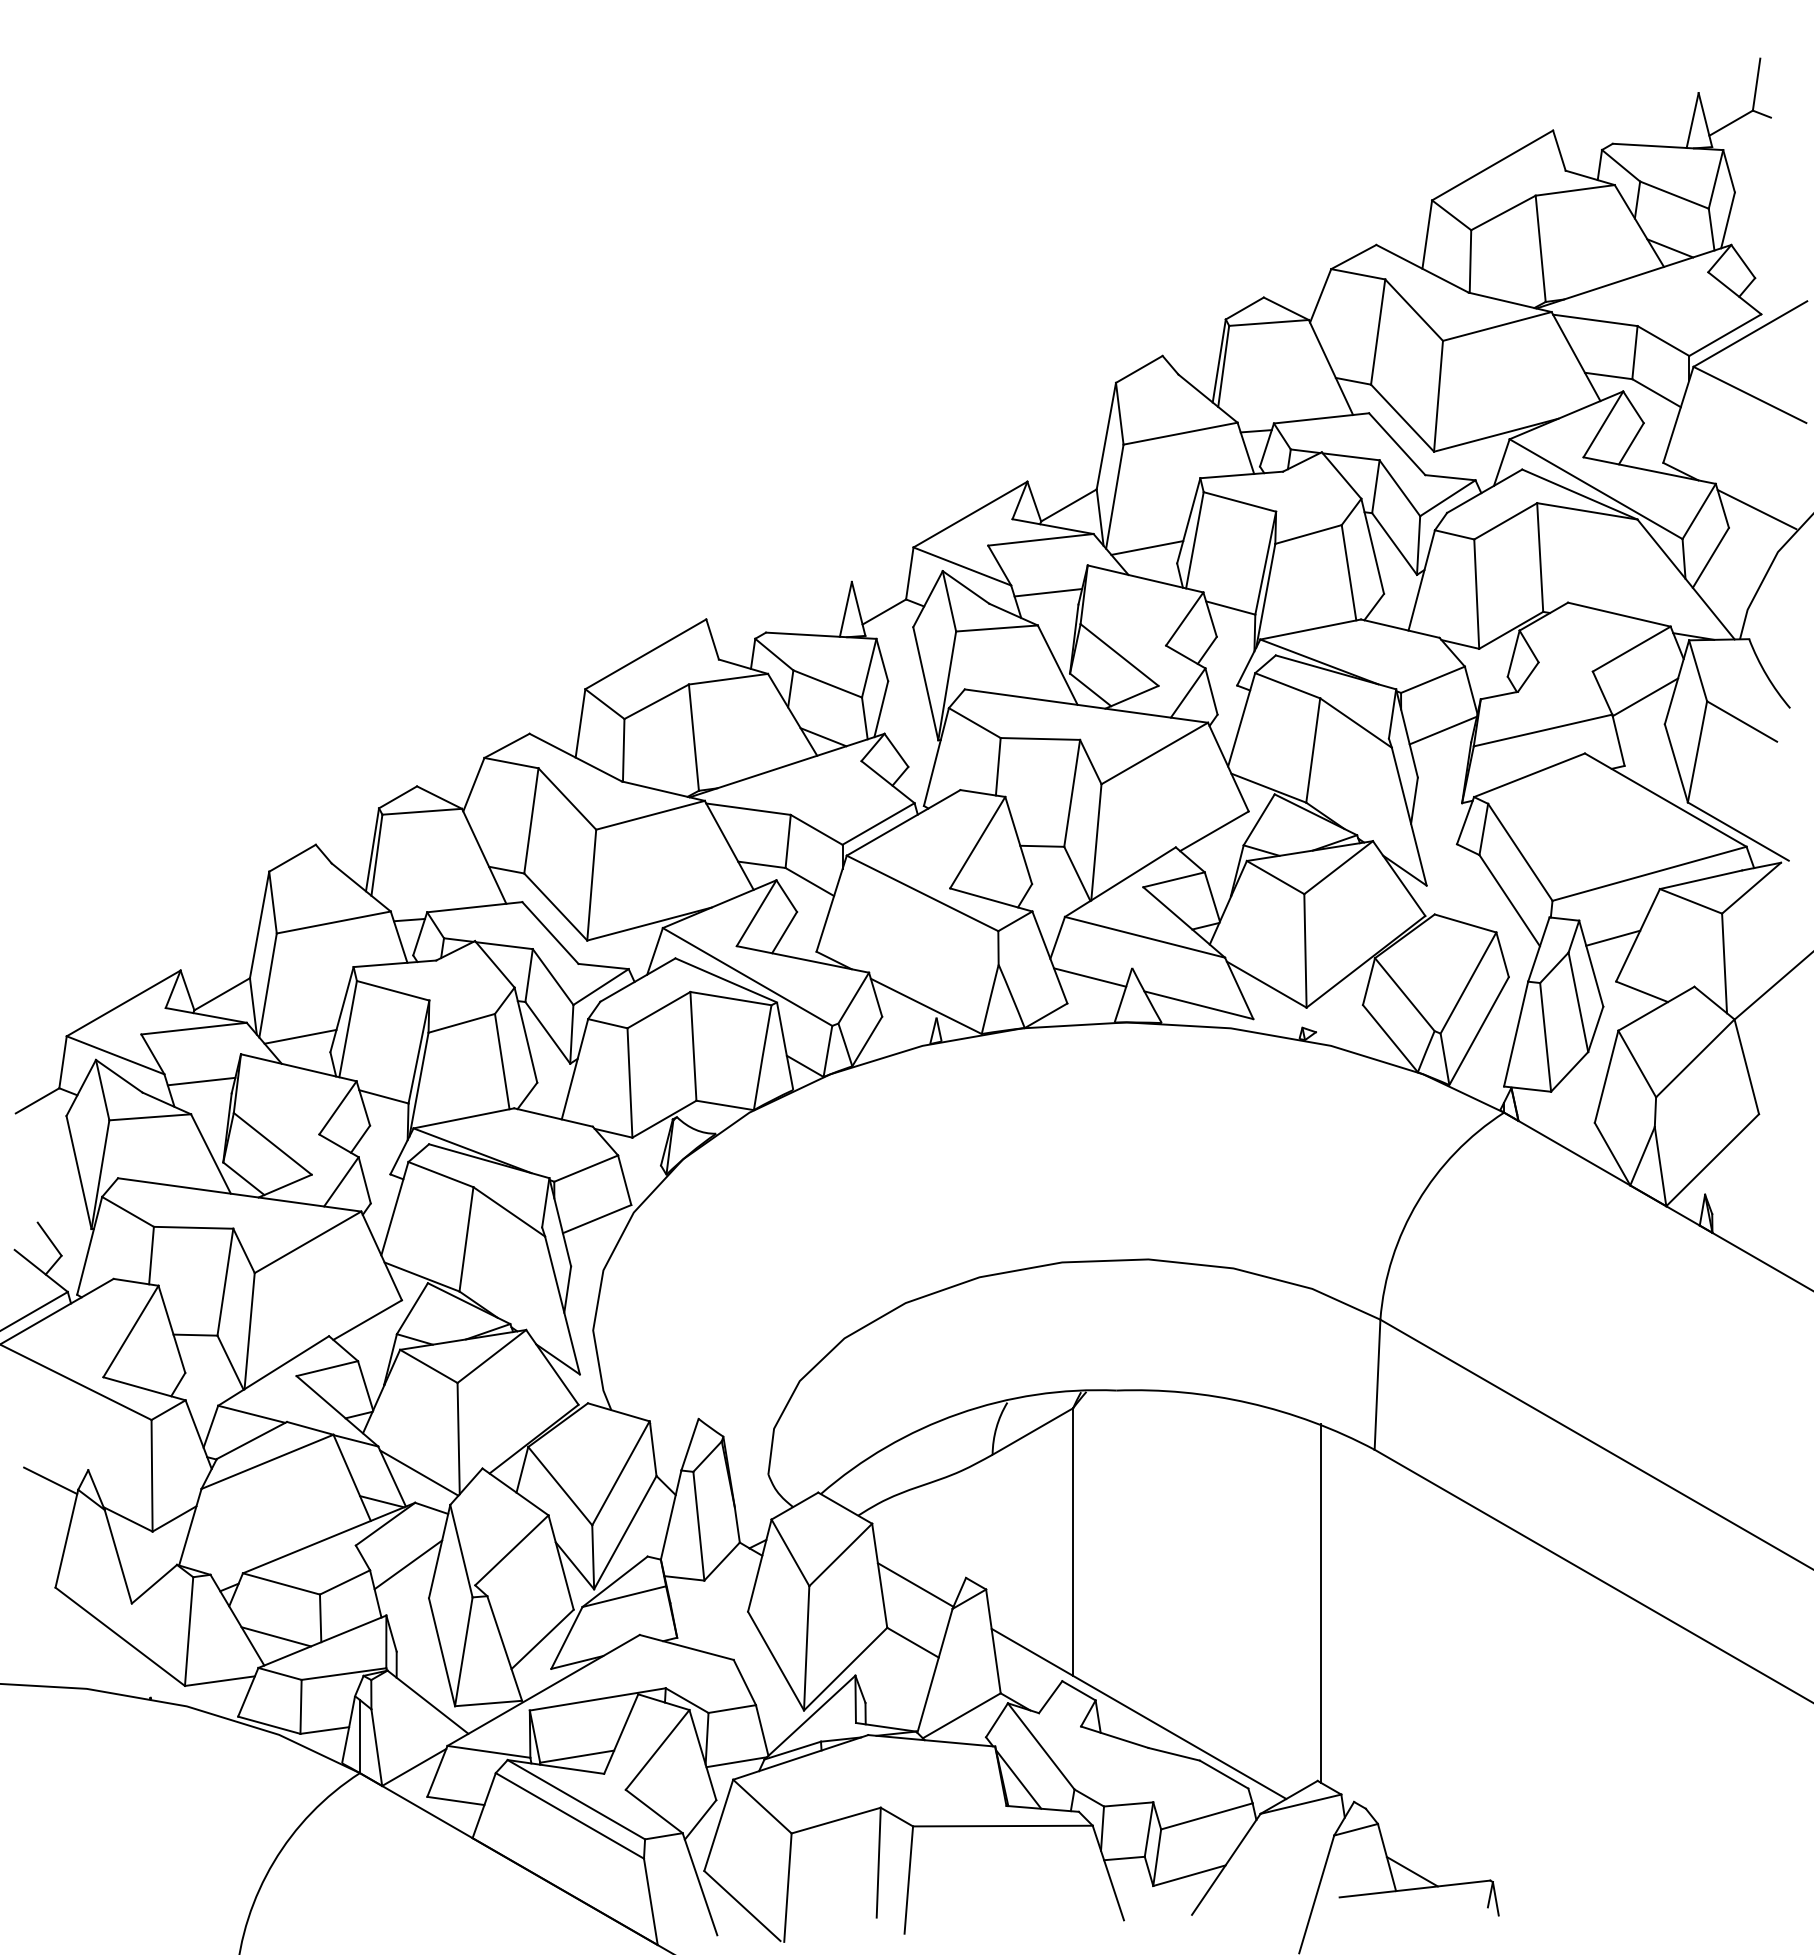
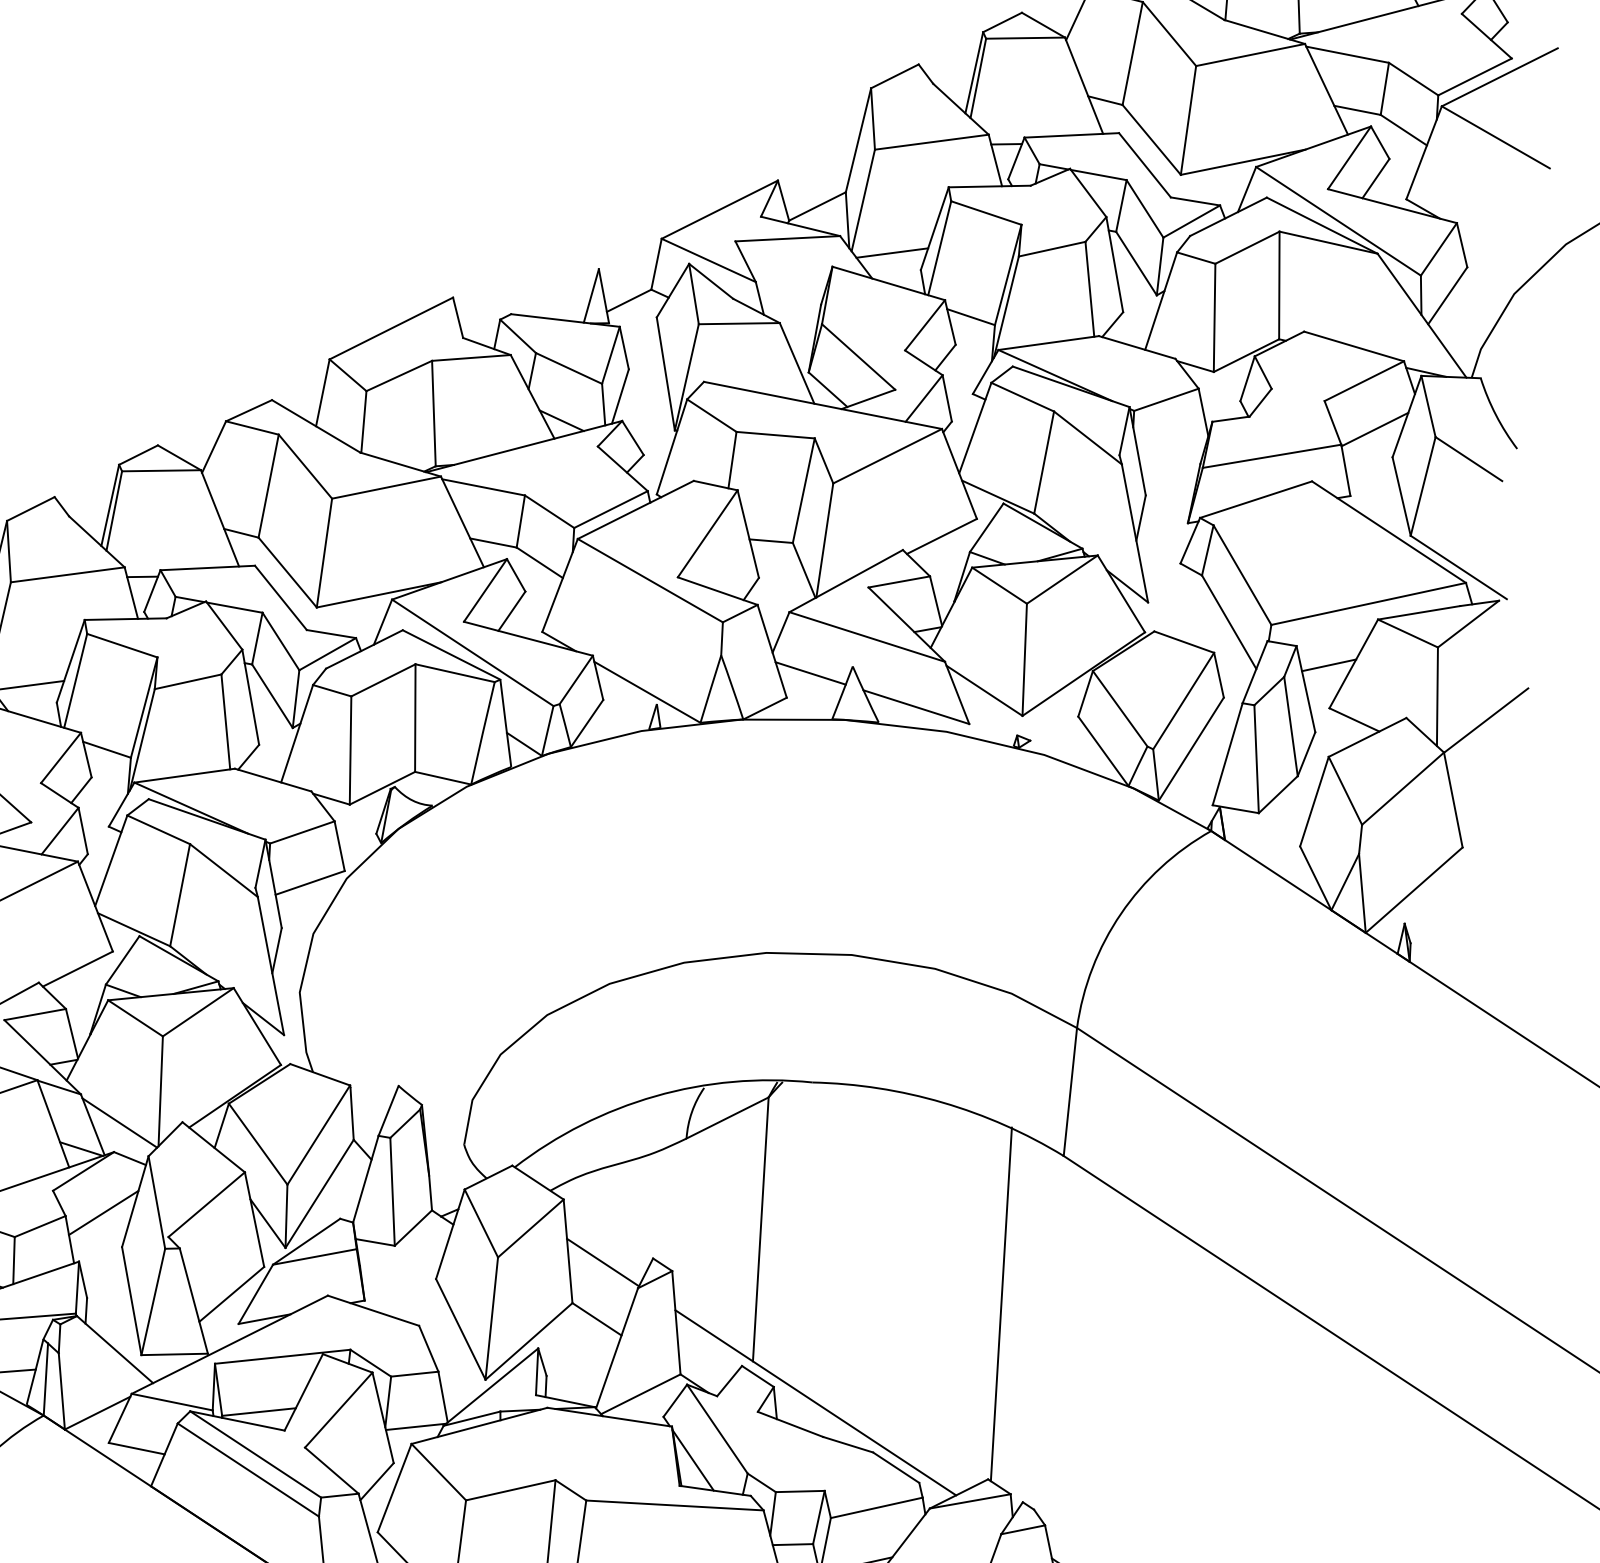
line: (1756, 509) -> (1495, 250), removed
line: (1048, 592) -> (792, 291), removed
line: (1442, 730) -> (1172, 450), removed

